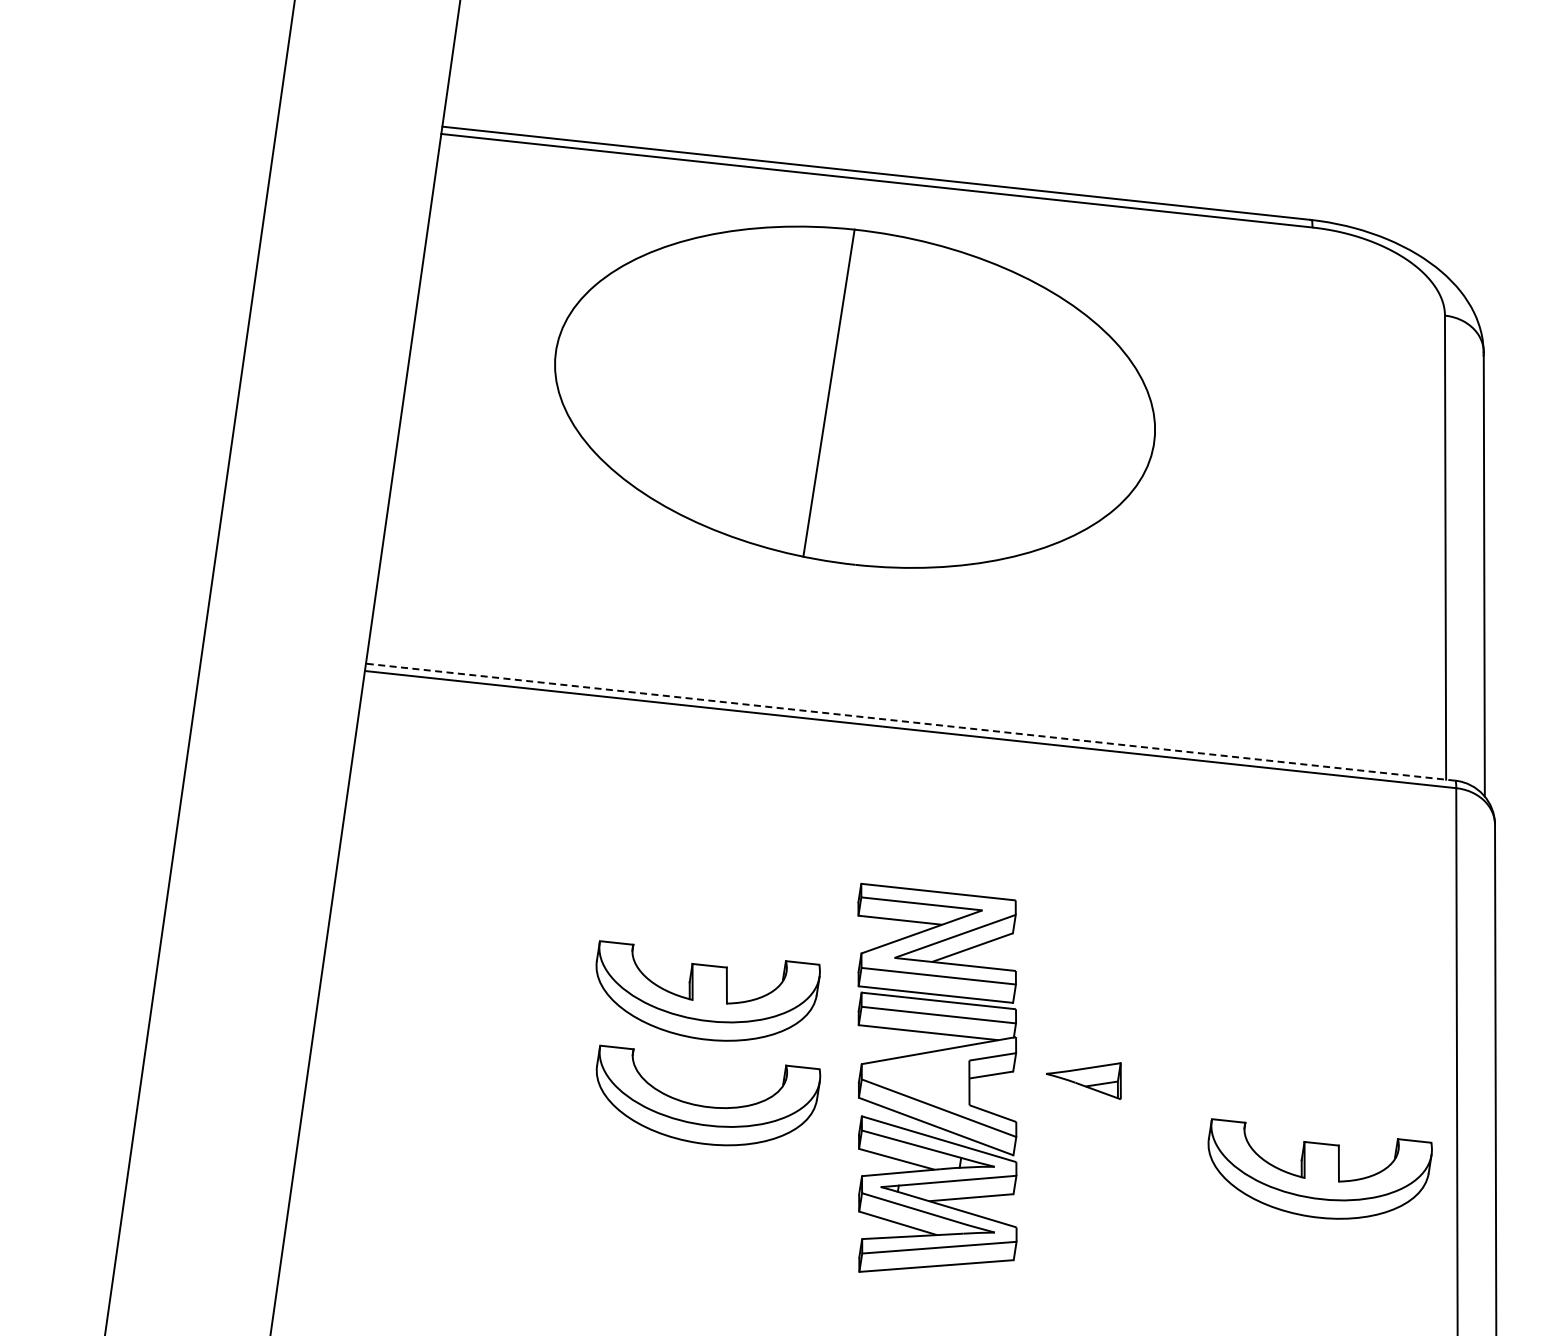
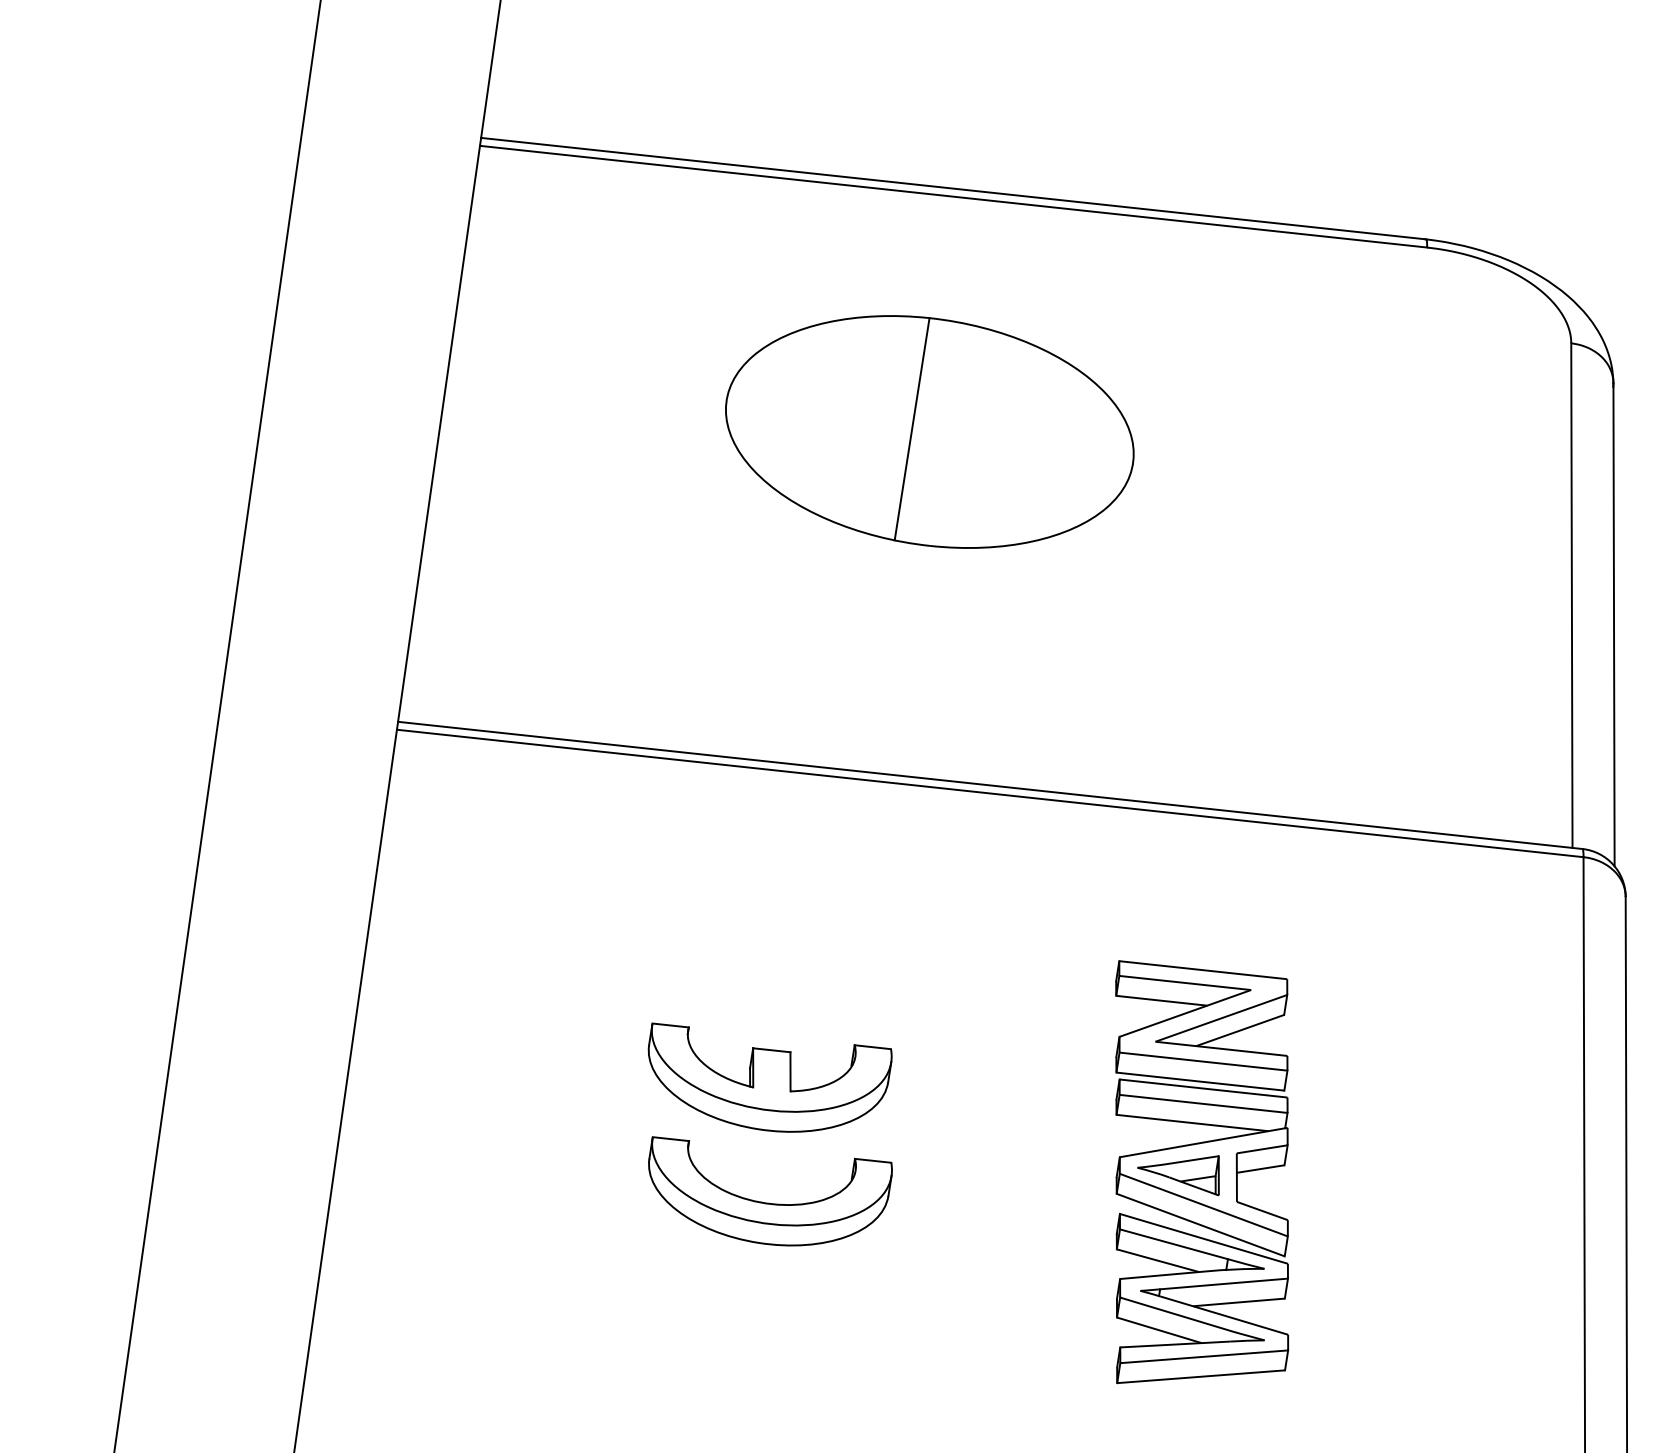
part: (854, 396) -> (929, 431), size x0.62
line: (910, 722) -> (990, 785), dashed -> solid
part: (937, 1077) -> (1202, 1171), moved
part: (1319, 1168) -> (1434, 1270), removed

